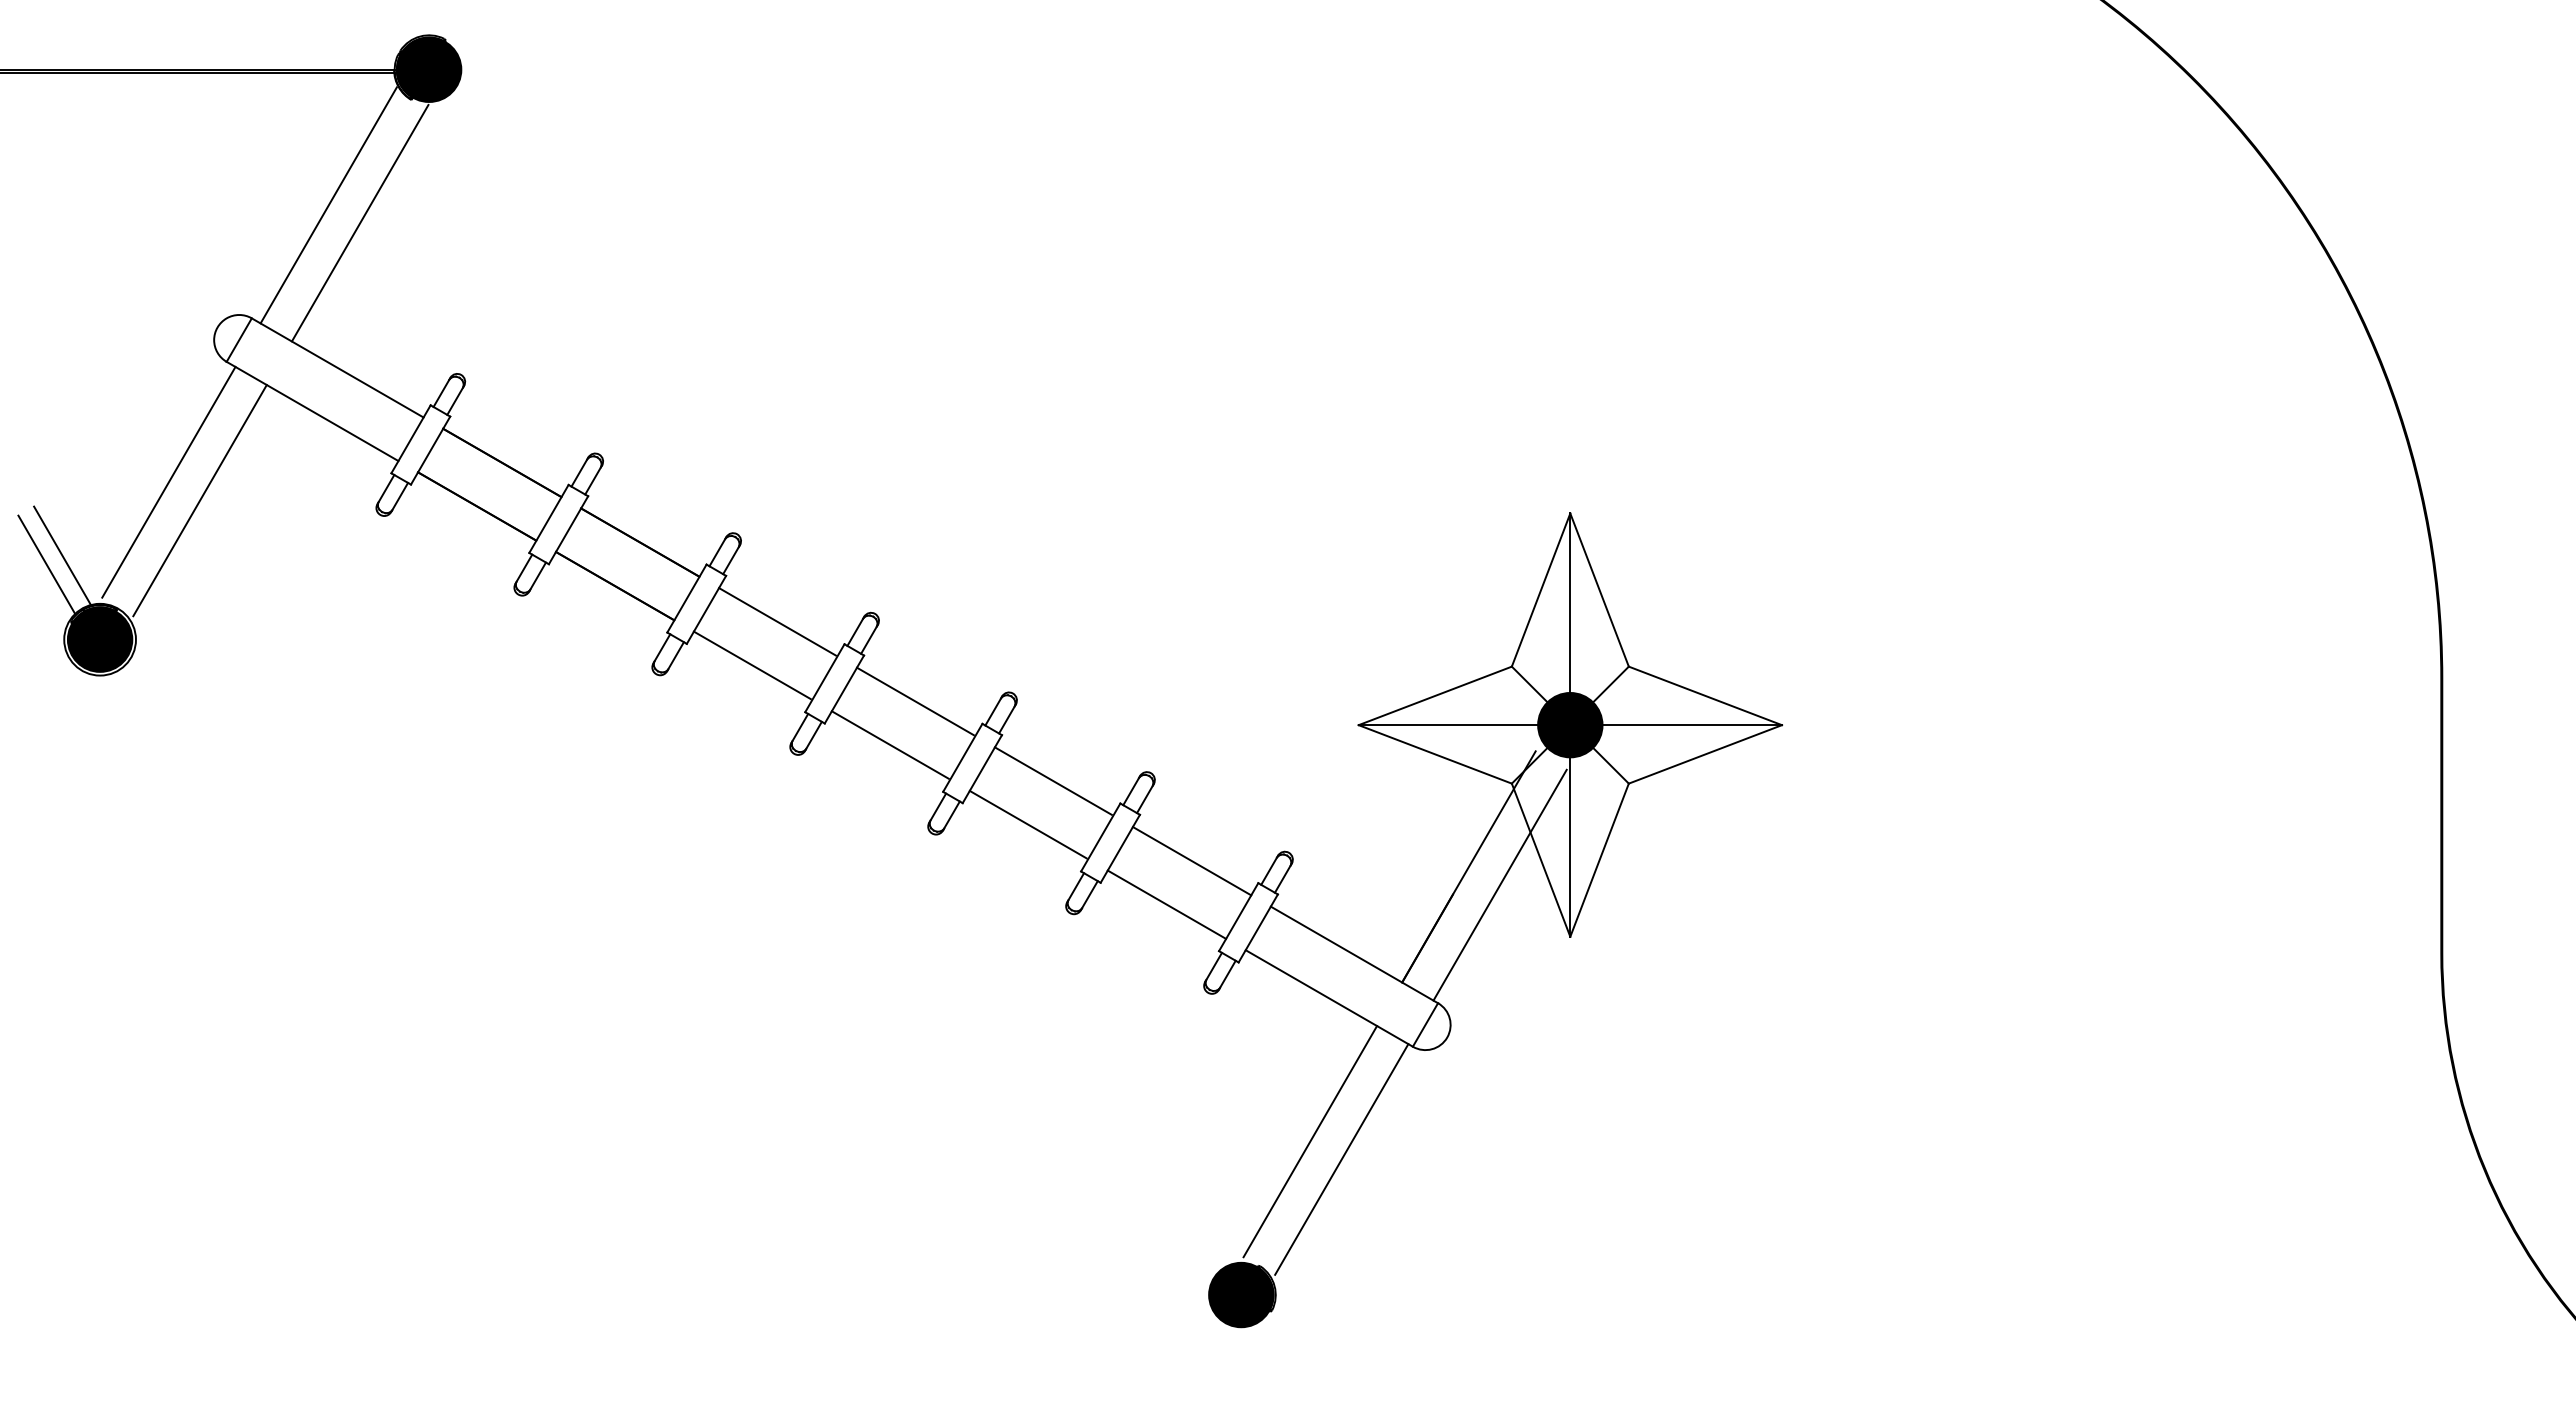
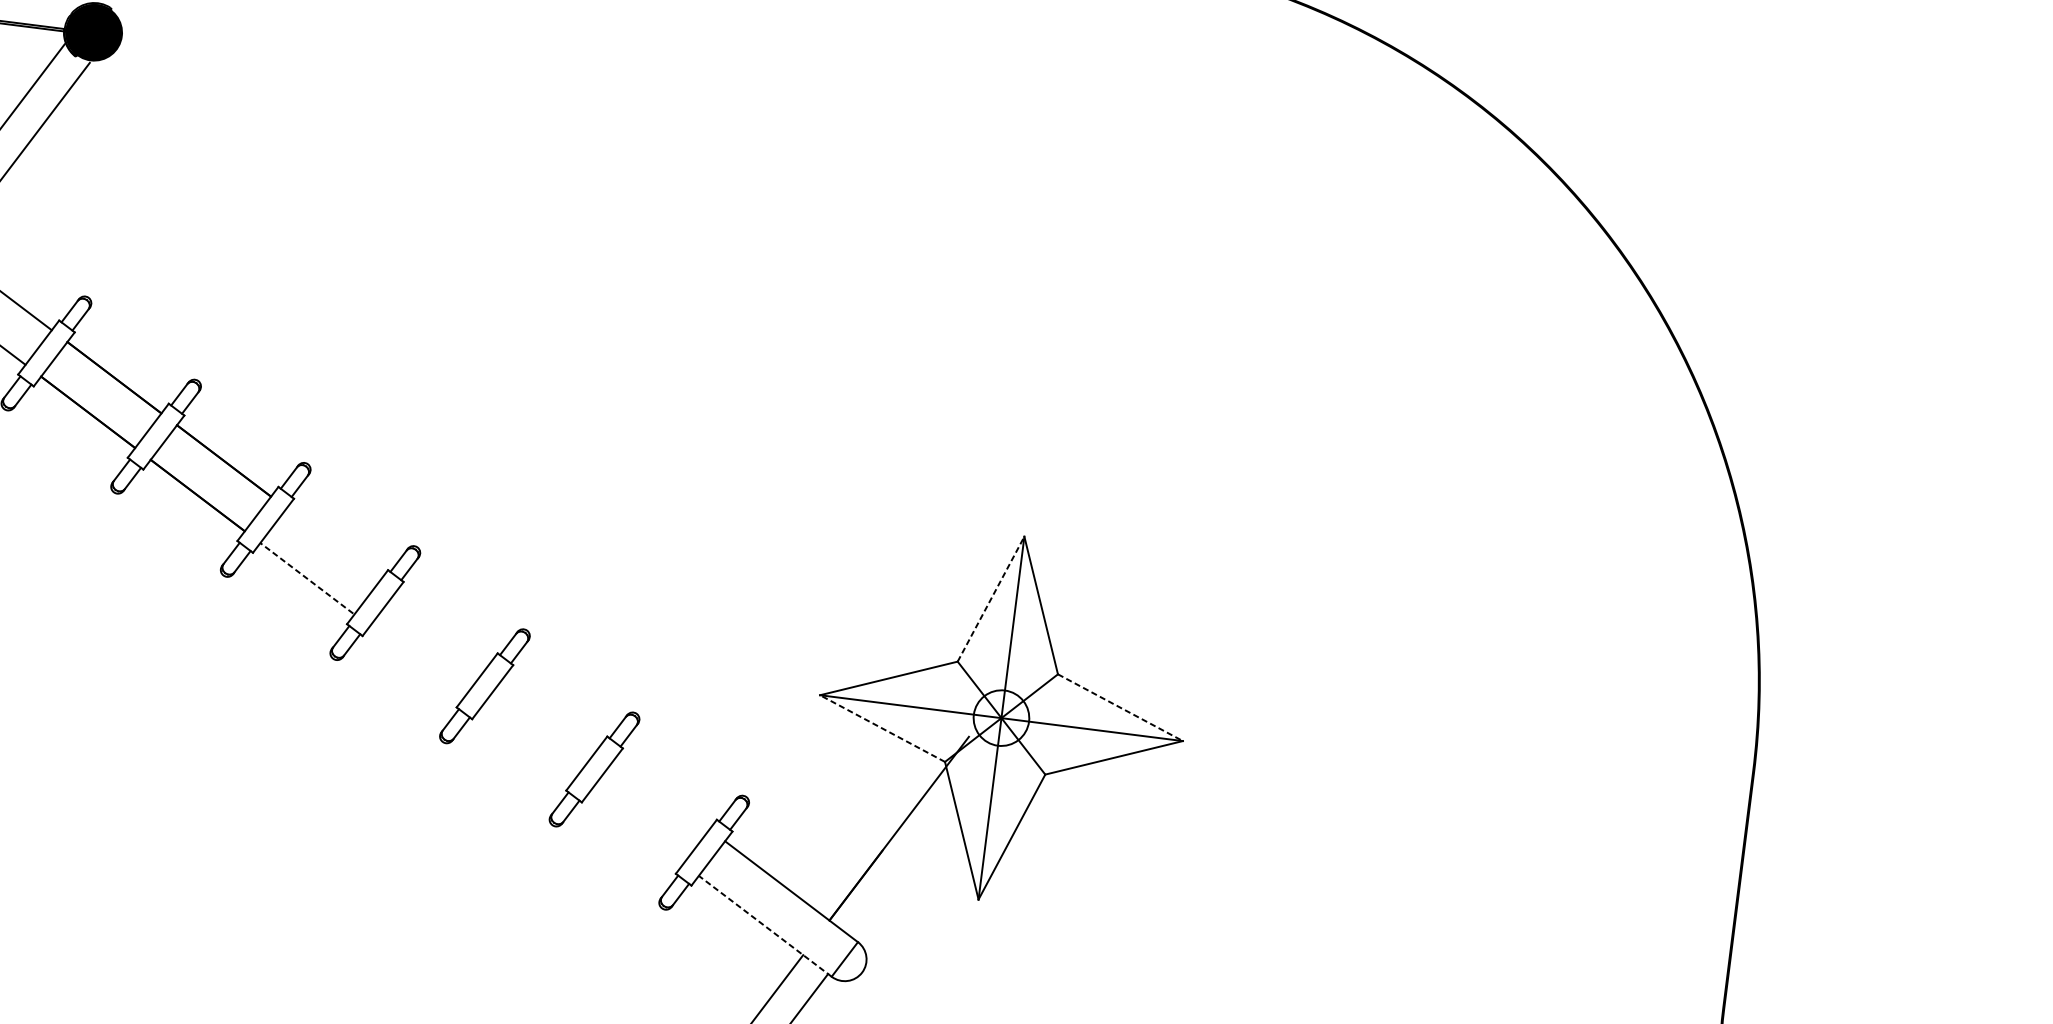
line: (1541, 590) -> (991, 599), solid -> dashed
line: (777, 621) -> (333, 543), removed
line: (752, 665) -> (306, 578), solid -> dashed
line: (1705, 695) -> (1120, 707), solid -> dashed
line: (914, 701) -> (441, 626), removed
fill: (1570, 725) -> (1001, 718), removed
line: (889, 744) -> (415, 660), removed
line: (1435, 754) -> (882, 728), solid -> dashed
line: (1052, 780) -> (551, 709), removed
line: (1027, 824) -> (525, 744), removed
line: (1191, 861) -> (661, 793), removed
line: (1499, 884) -> (923, 847), removed
line: (1166, 904) -> (635, 828), removed
line: (1329, 998) -> (765, 926), solid -> dashed

